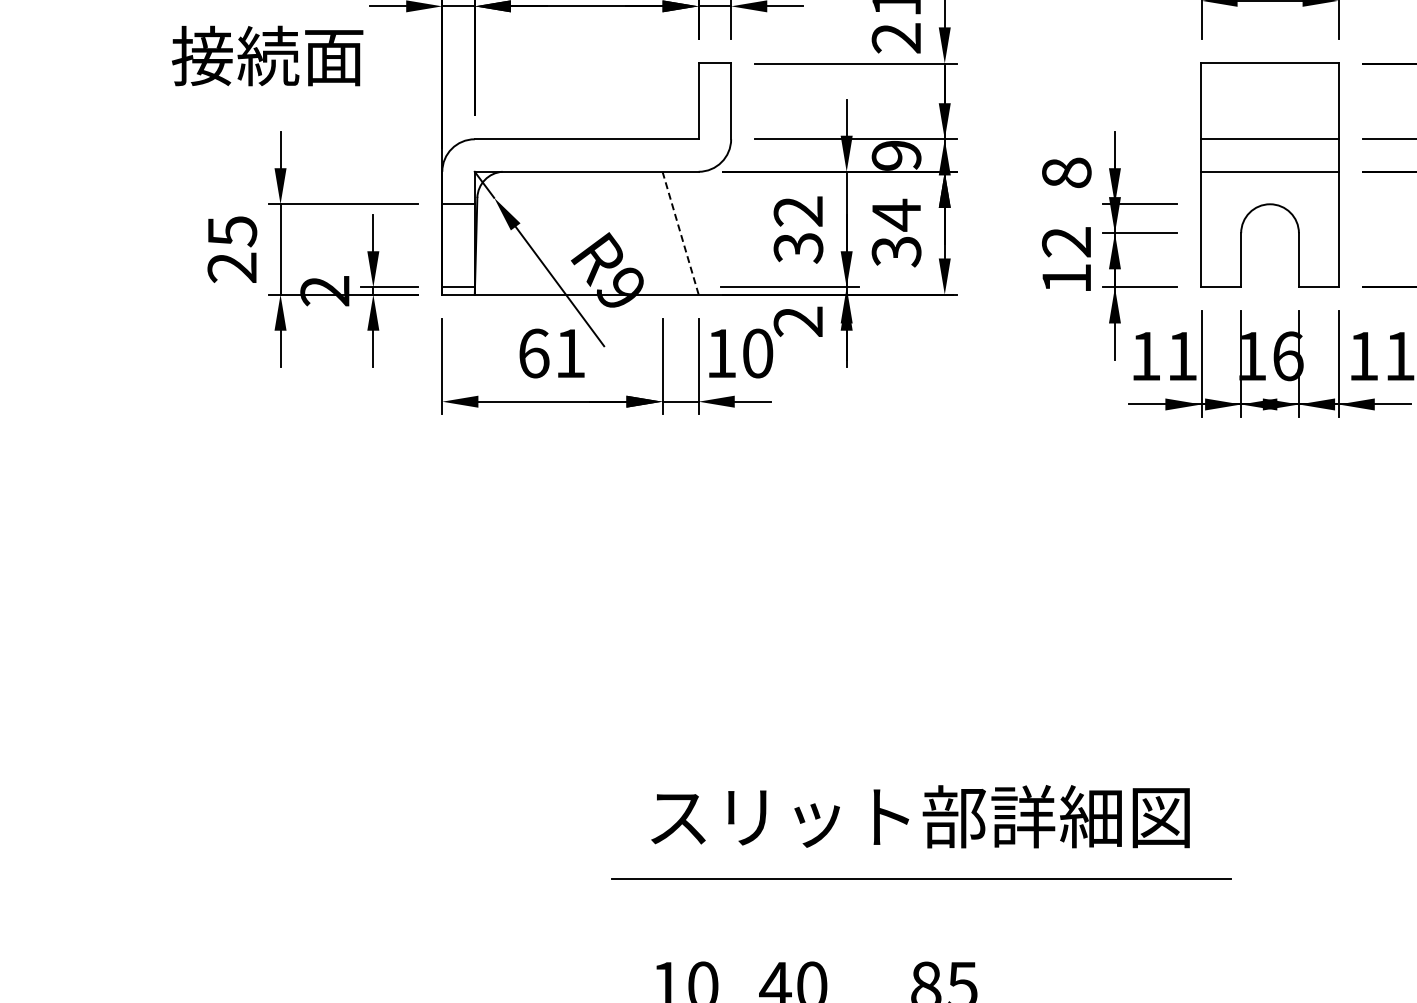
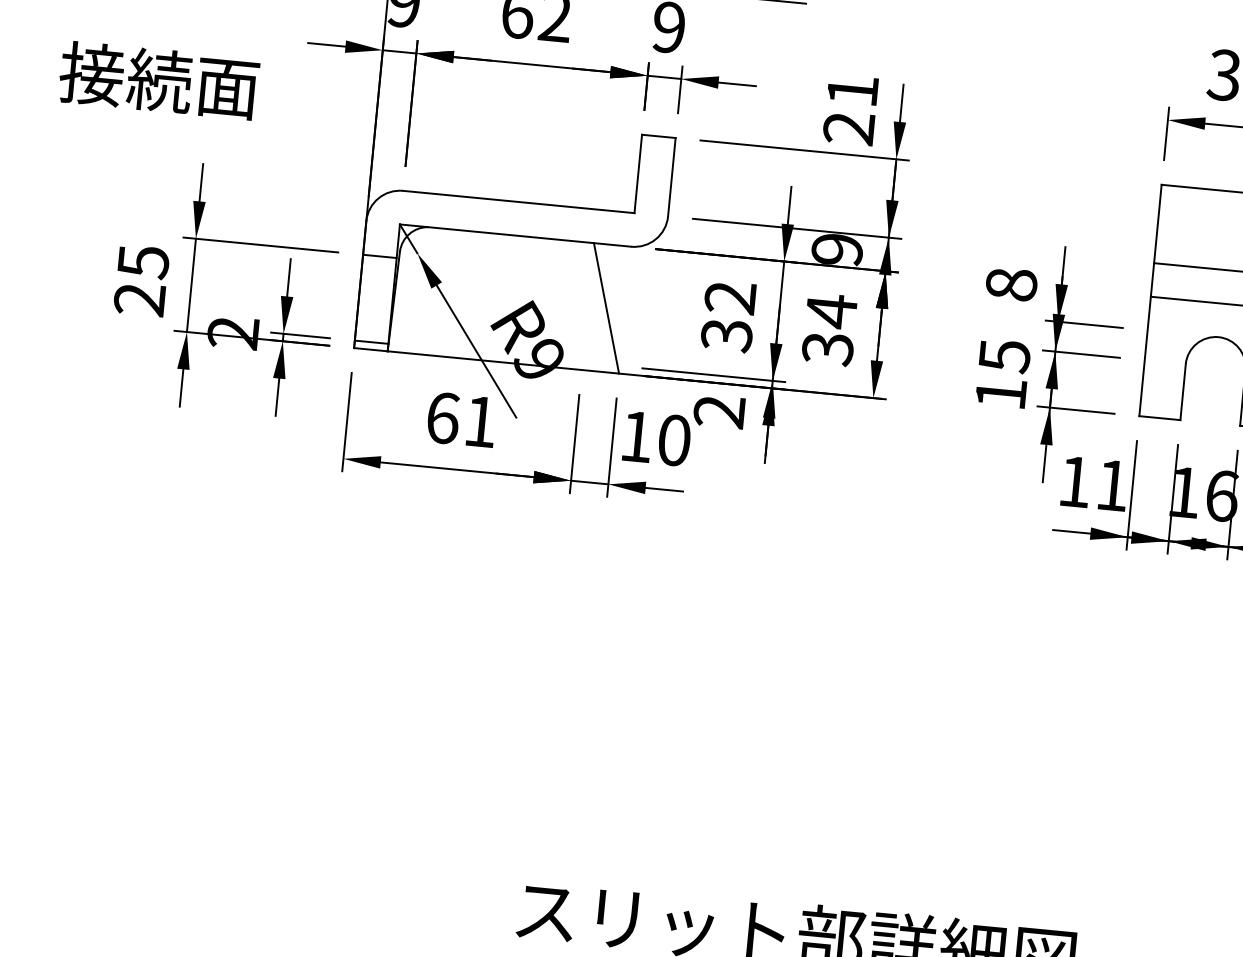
text: (267, 55) -> (159, 79), moved
line: (680, 233) -> (606, 308), dashed -> solid
text: (1066, 242) -> (1004, 356), 12 -> 15

